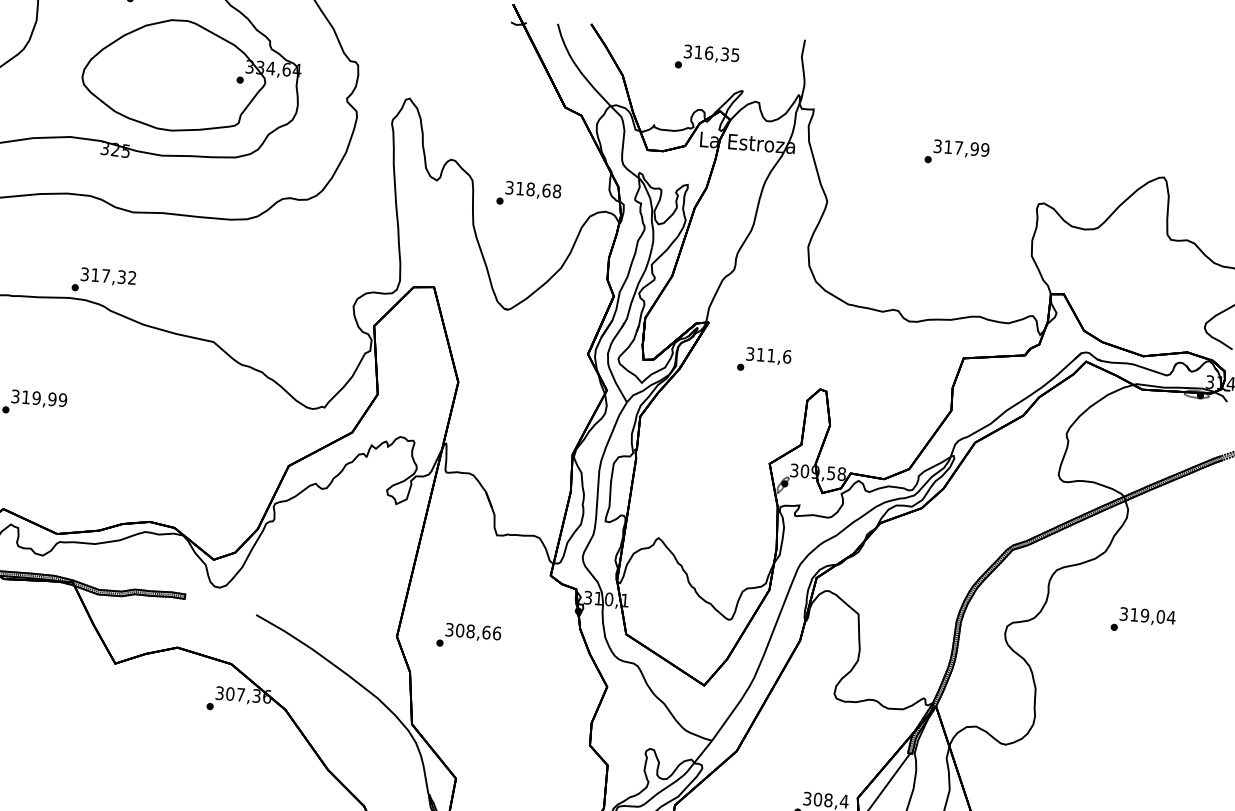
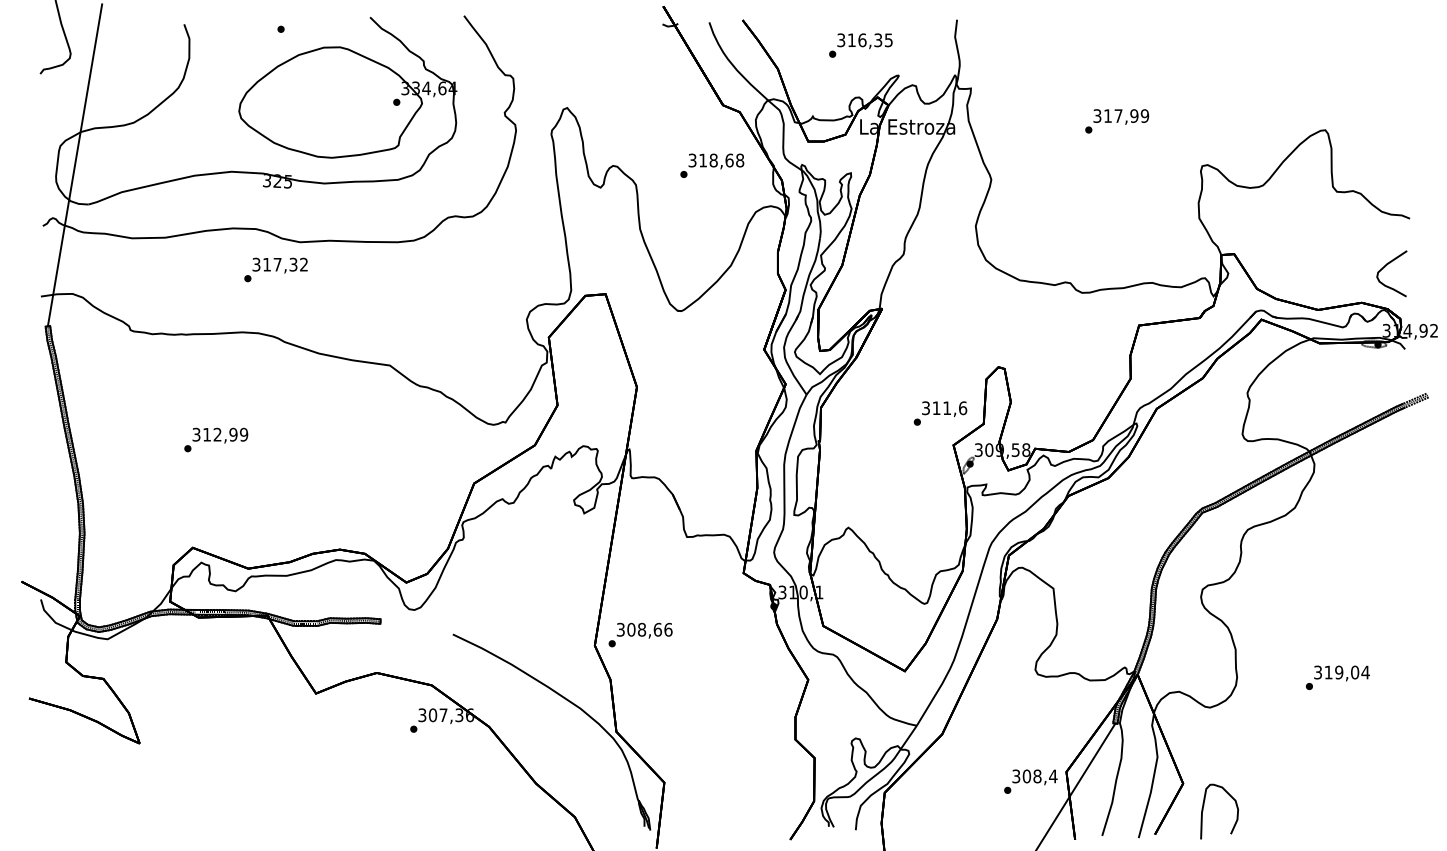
text: (529, 194) -> (712, 165), moved
text: (103, 280) -> (275, 269), moved
text: (764, 360) -> (940, 413), moved
text: (36, 397) -> (217, 434), 319,99 -> 312,99
text: (1142, 620) -> (1337, 677), moved
text: (468, 636) -> (640, 634), moved

